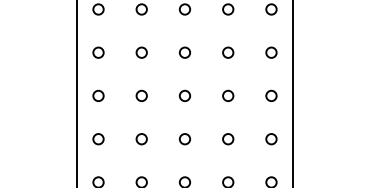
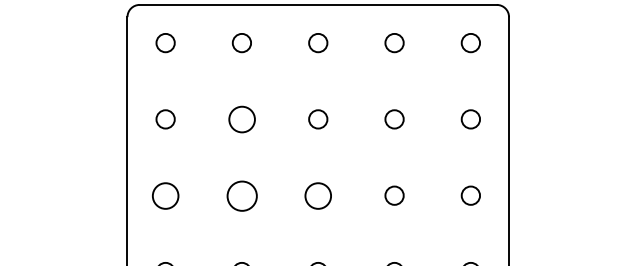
circle: (141, 52) -> (241, 118), size x1.4
circle: (98, 95) -> (165, 194), size x1.4
circle: (141, 95) -> (241, 194), size x1.6
circle: (184, 95) -> (317, 194), size x1.4

